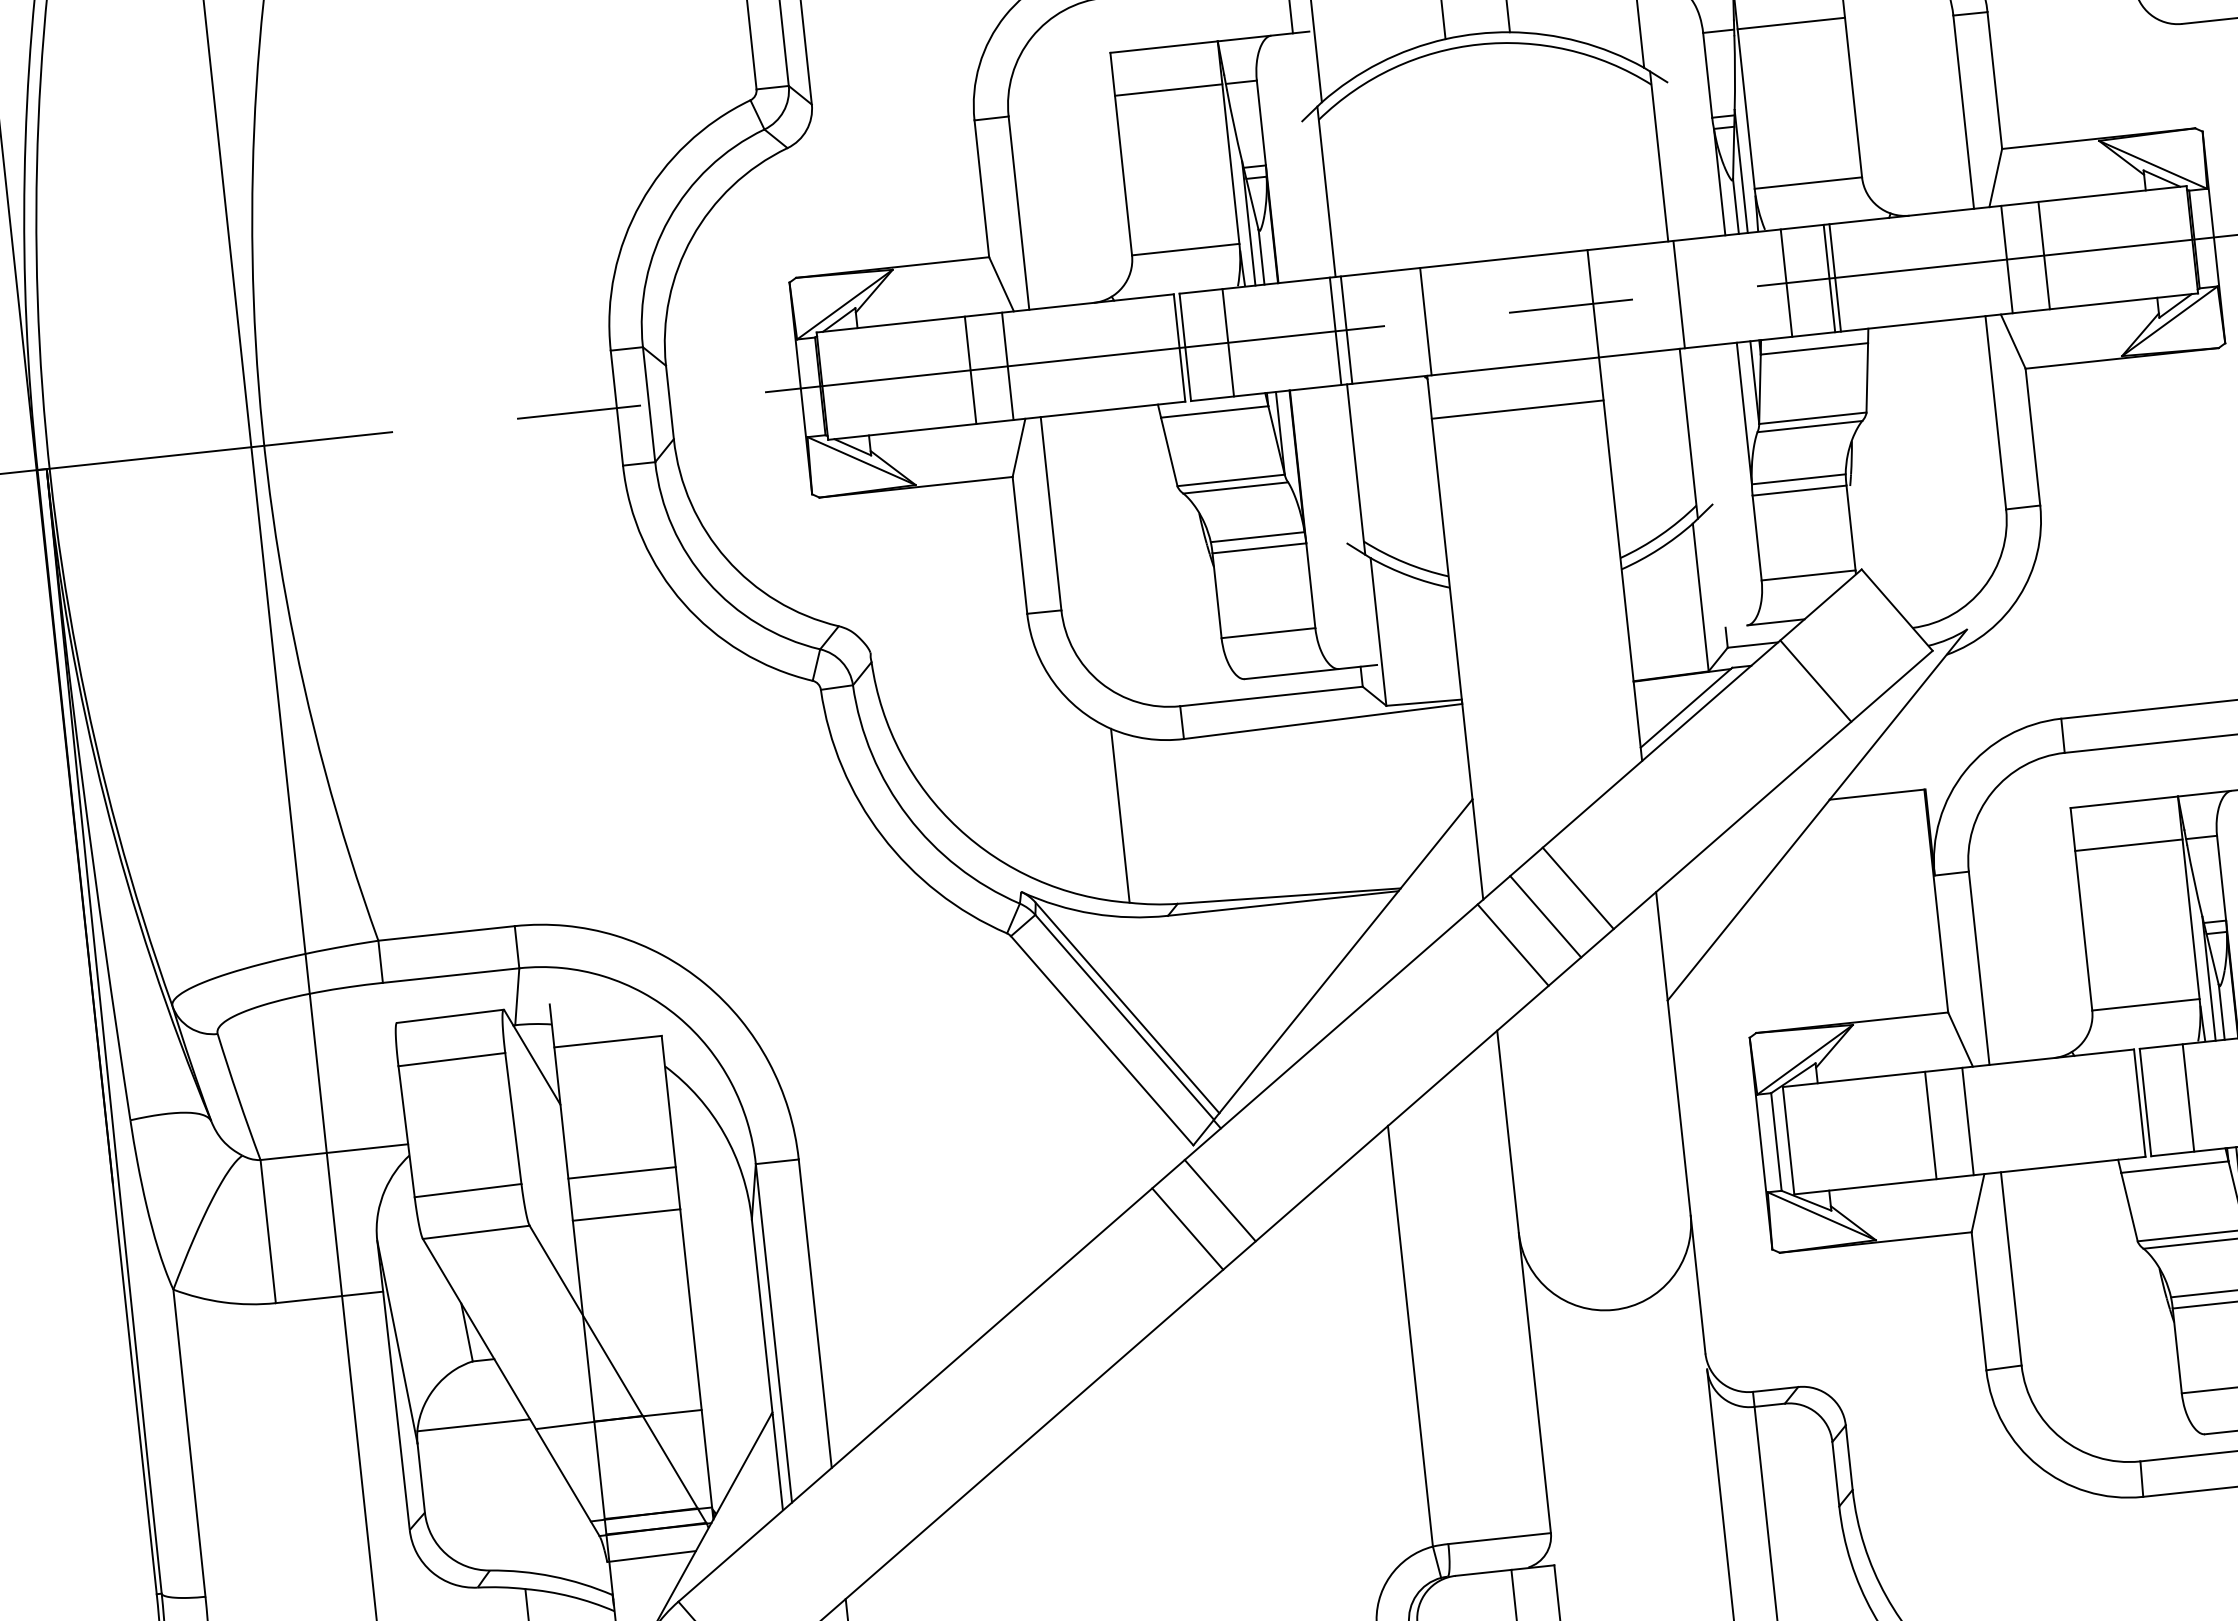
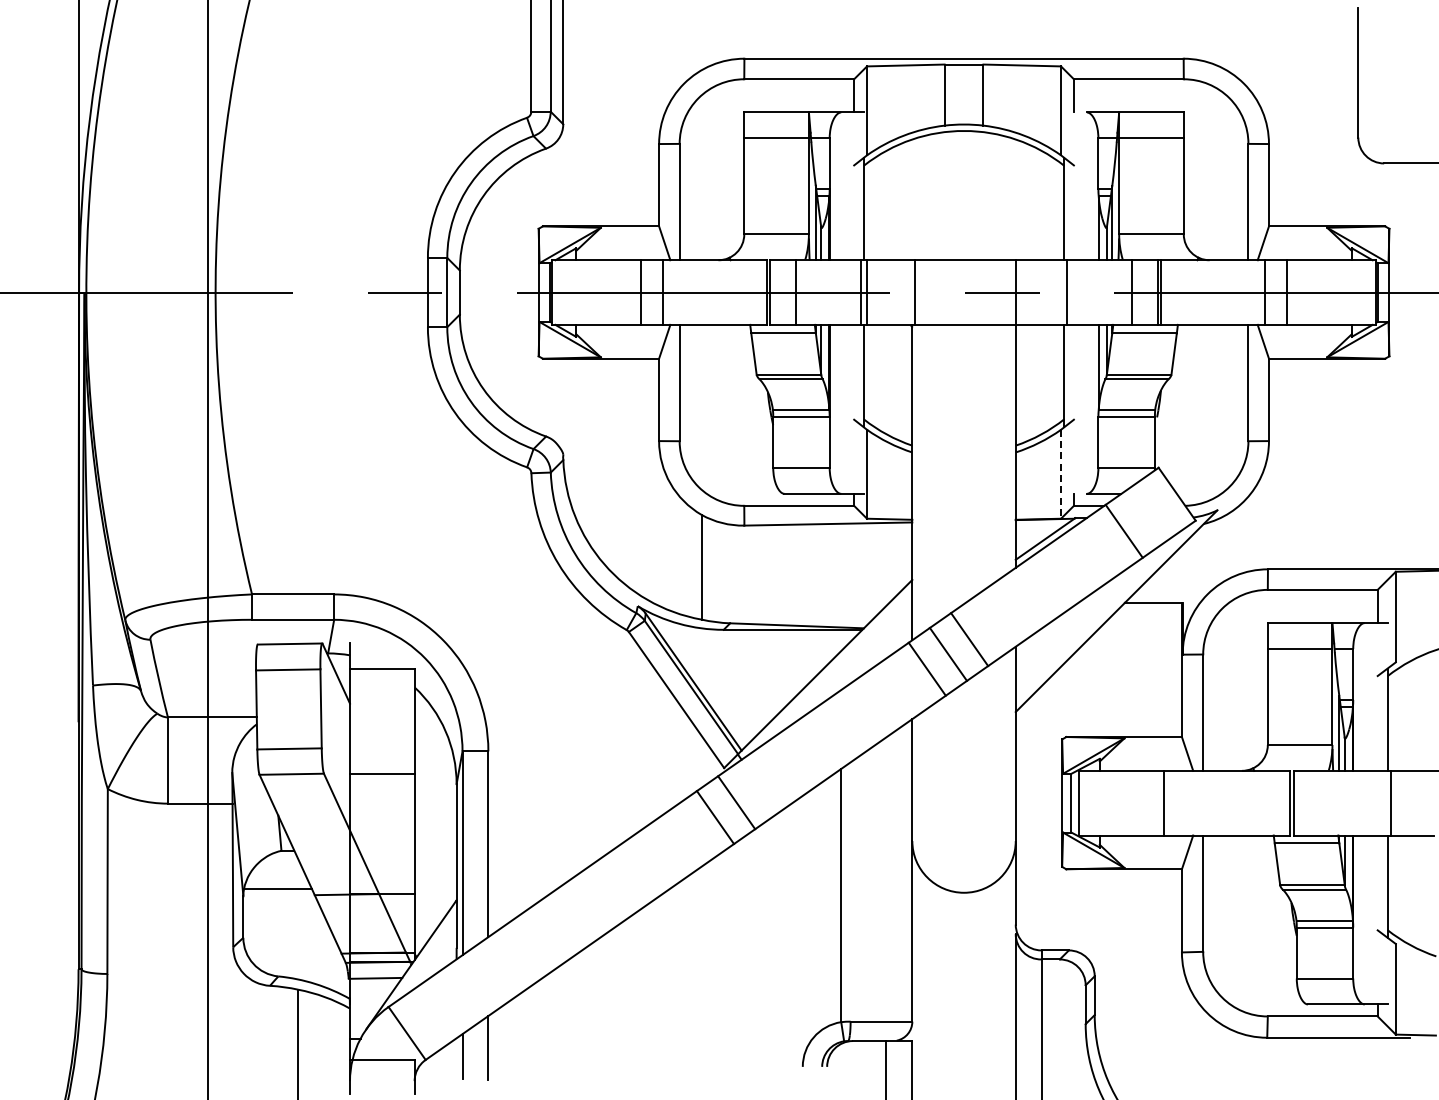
line: (1516, 409) -> (963, 350), removed
line: (1701, 597) -> (1061, 474), solid -> dashed
line: (2188, 1096) -> (1319, 802), removed
line: (1967, 1120) -> (1186, 802), removed
line: (622, 1173) -> (382, 748), removed

